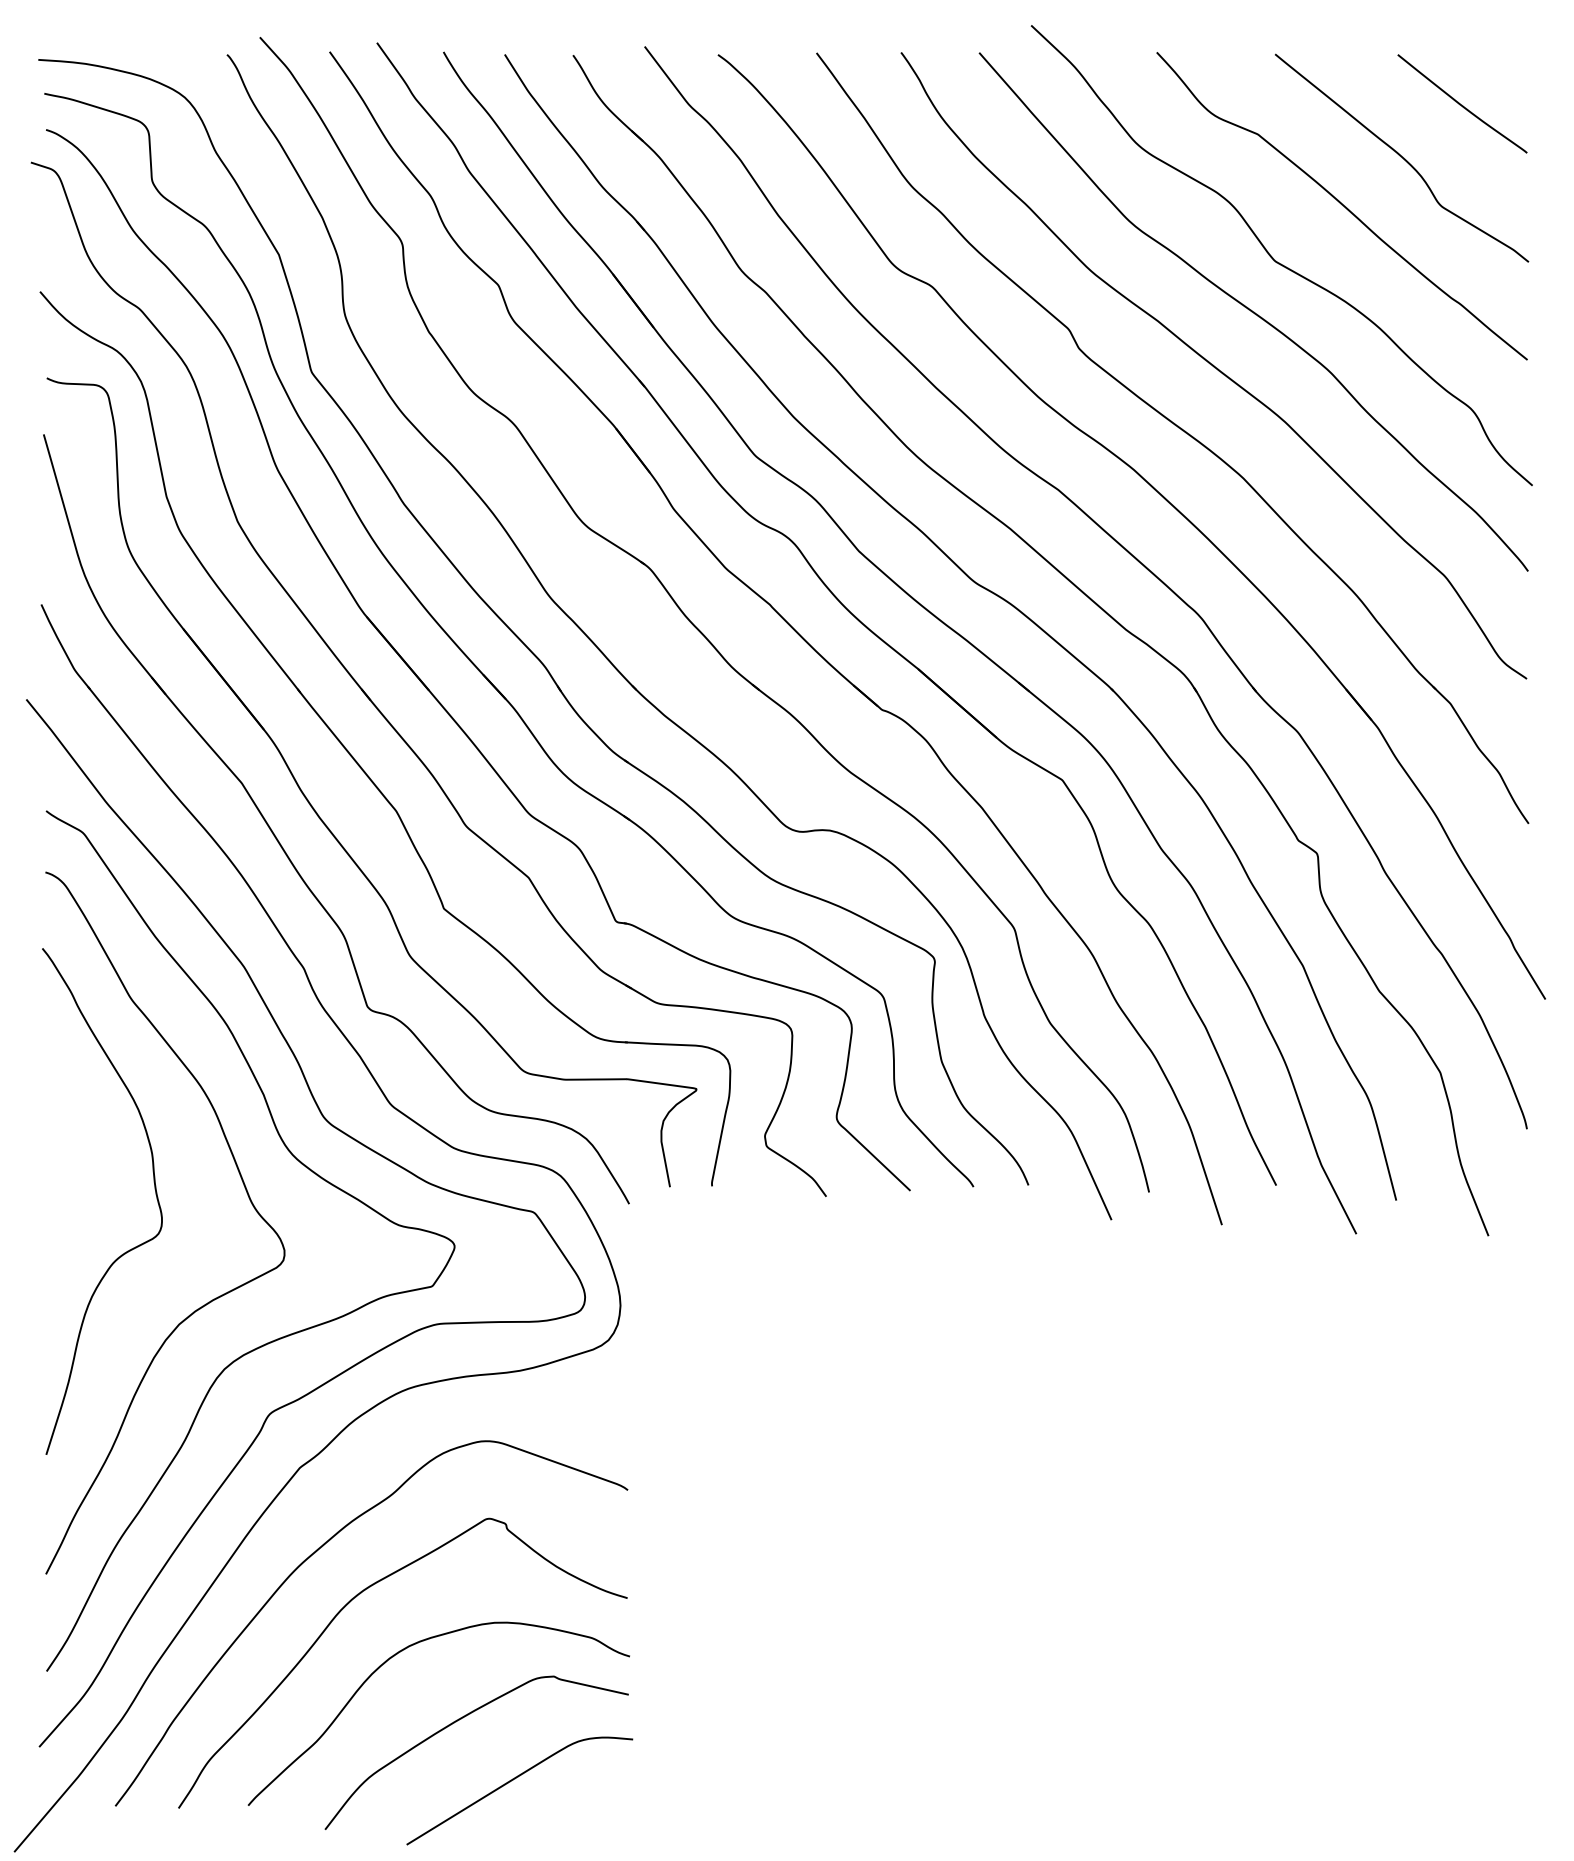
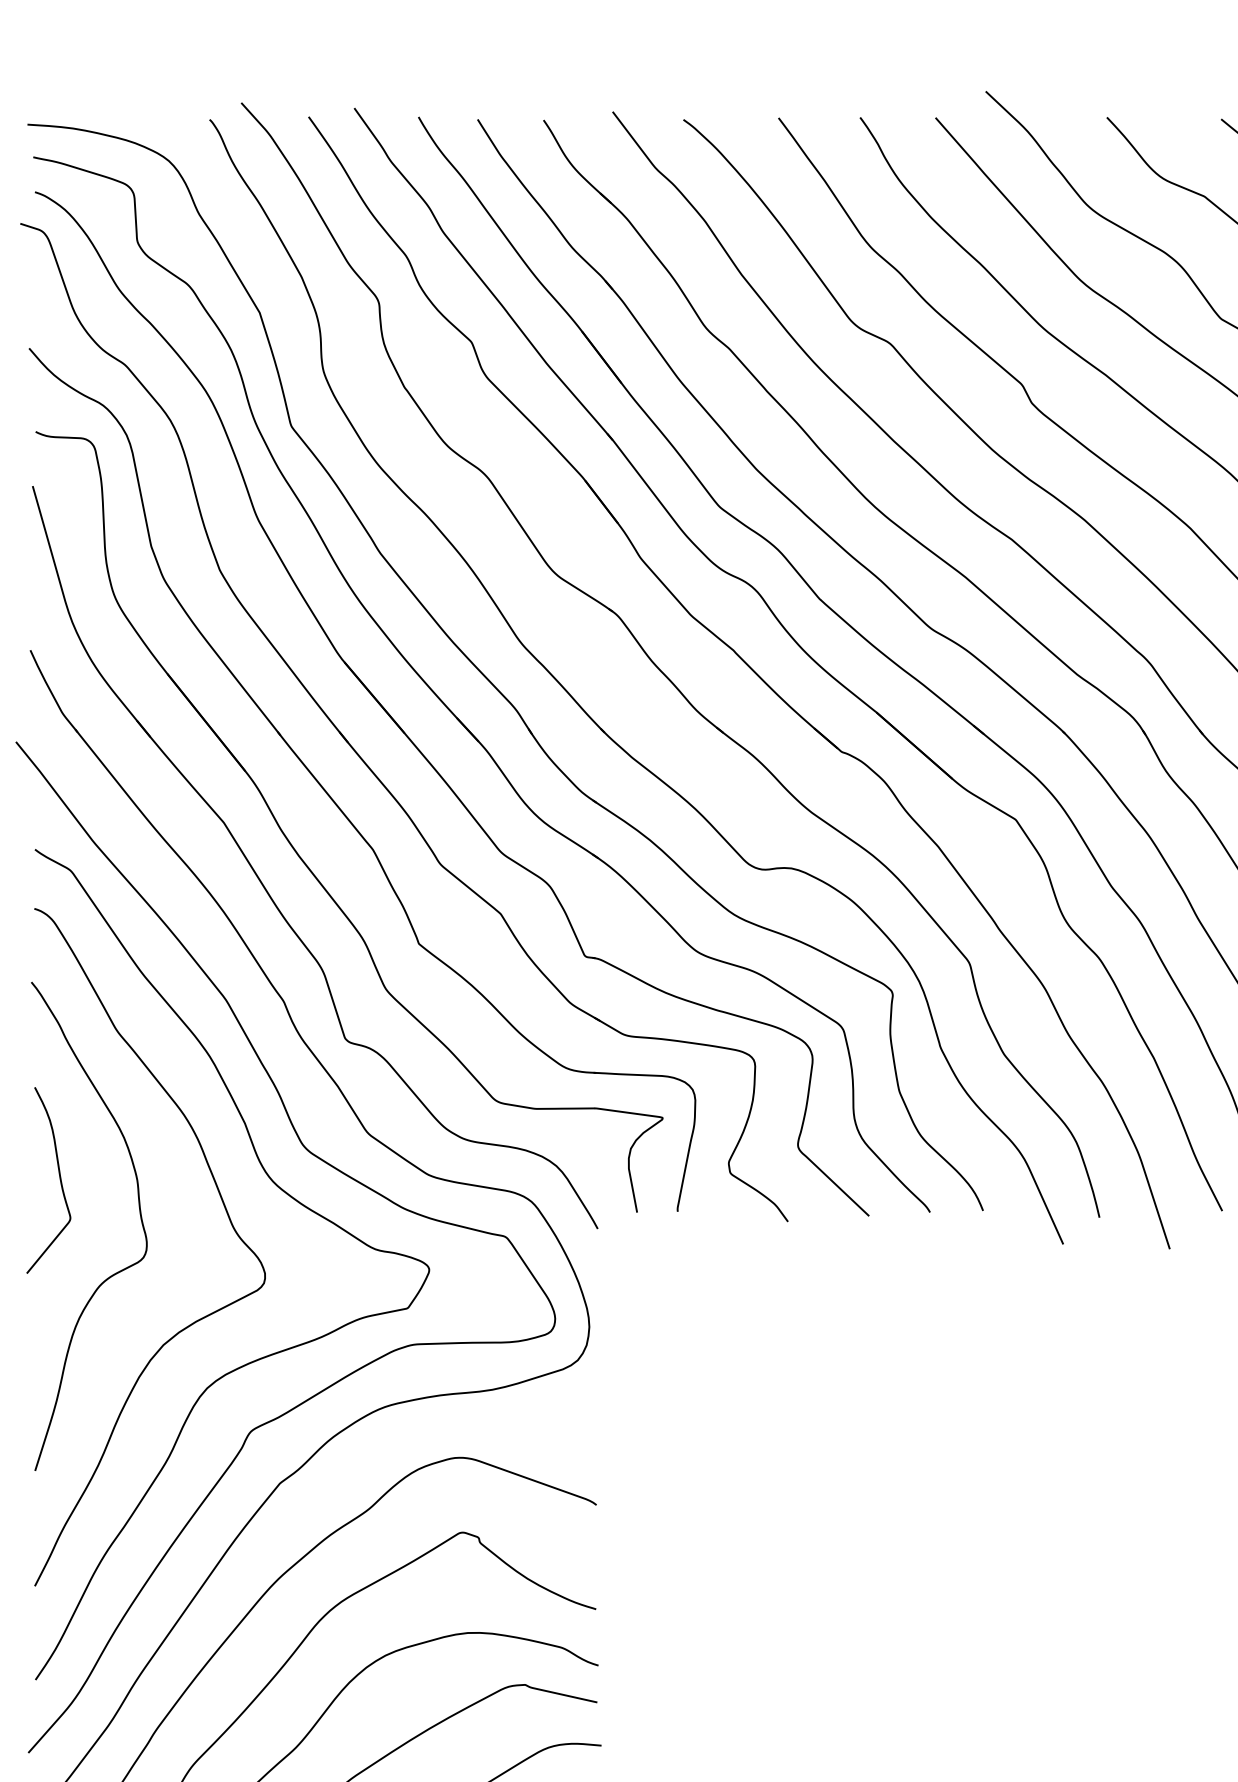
curve: (71, 1153) -> (59, 1180), added

